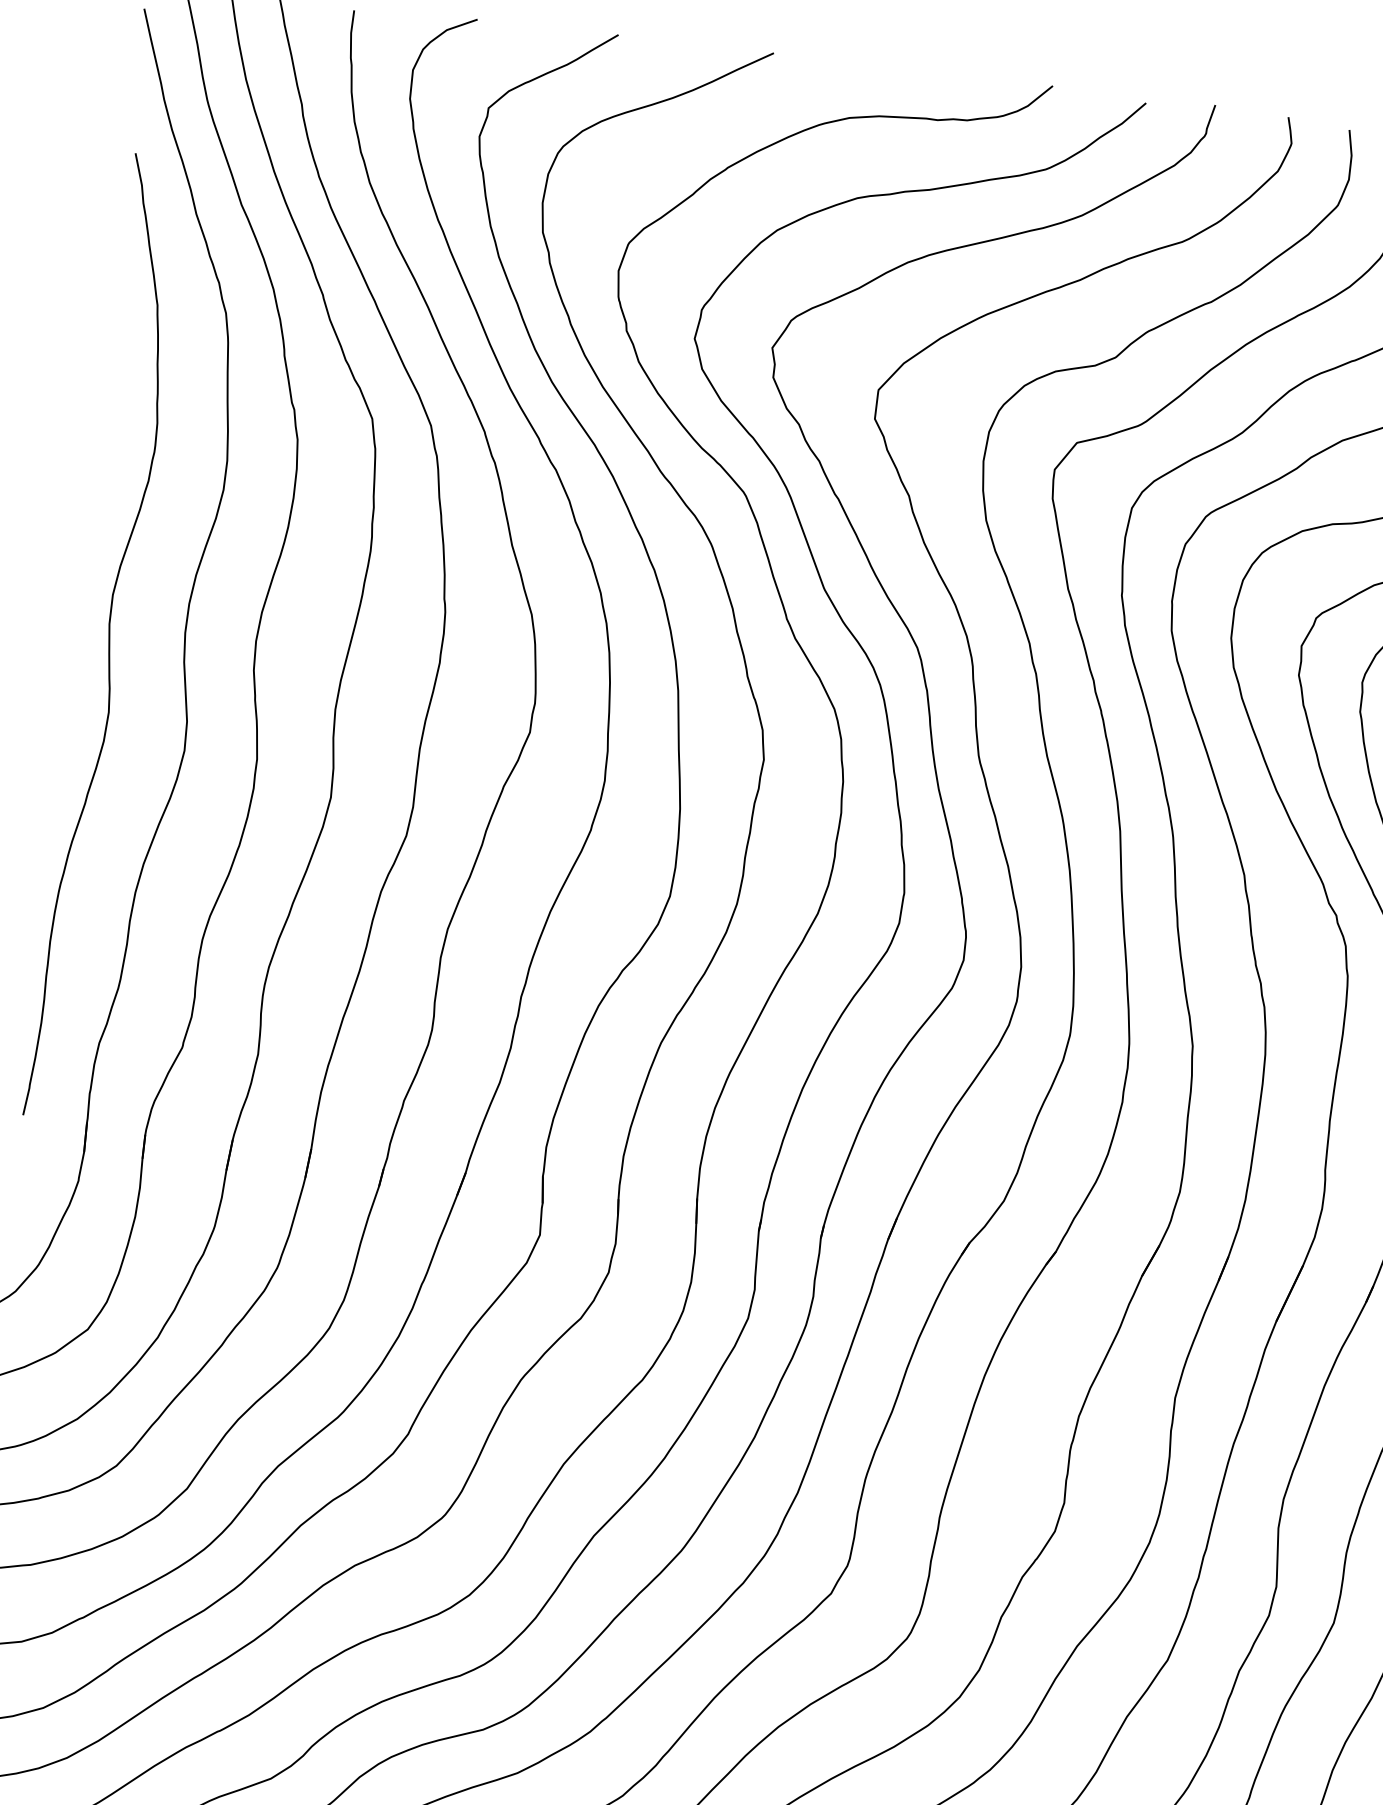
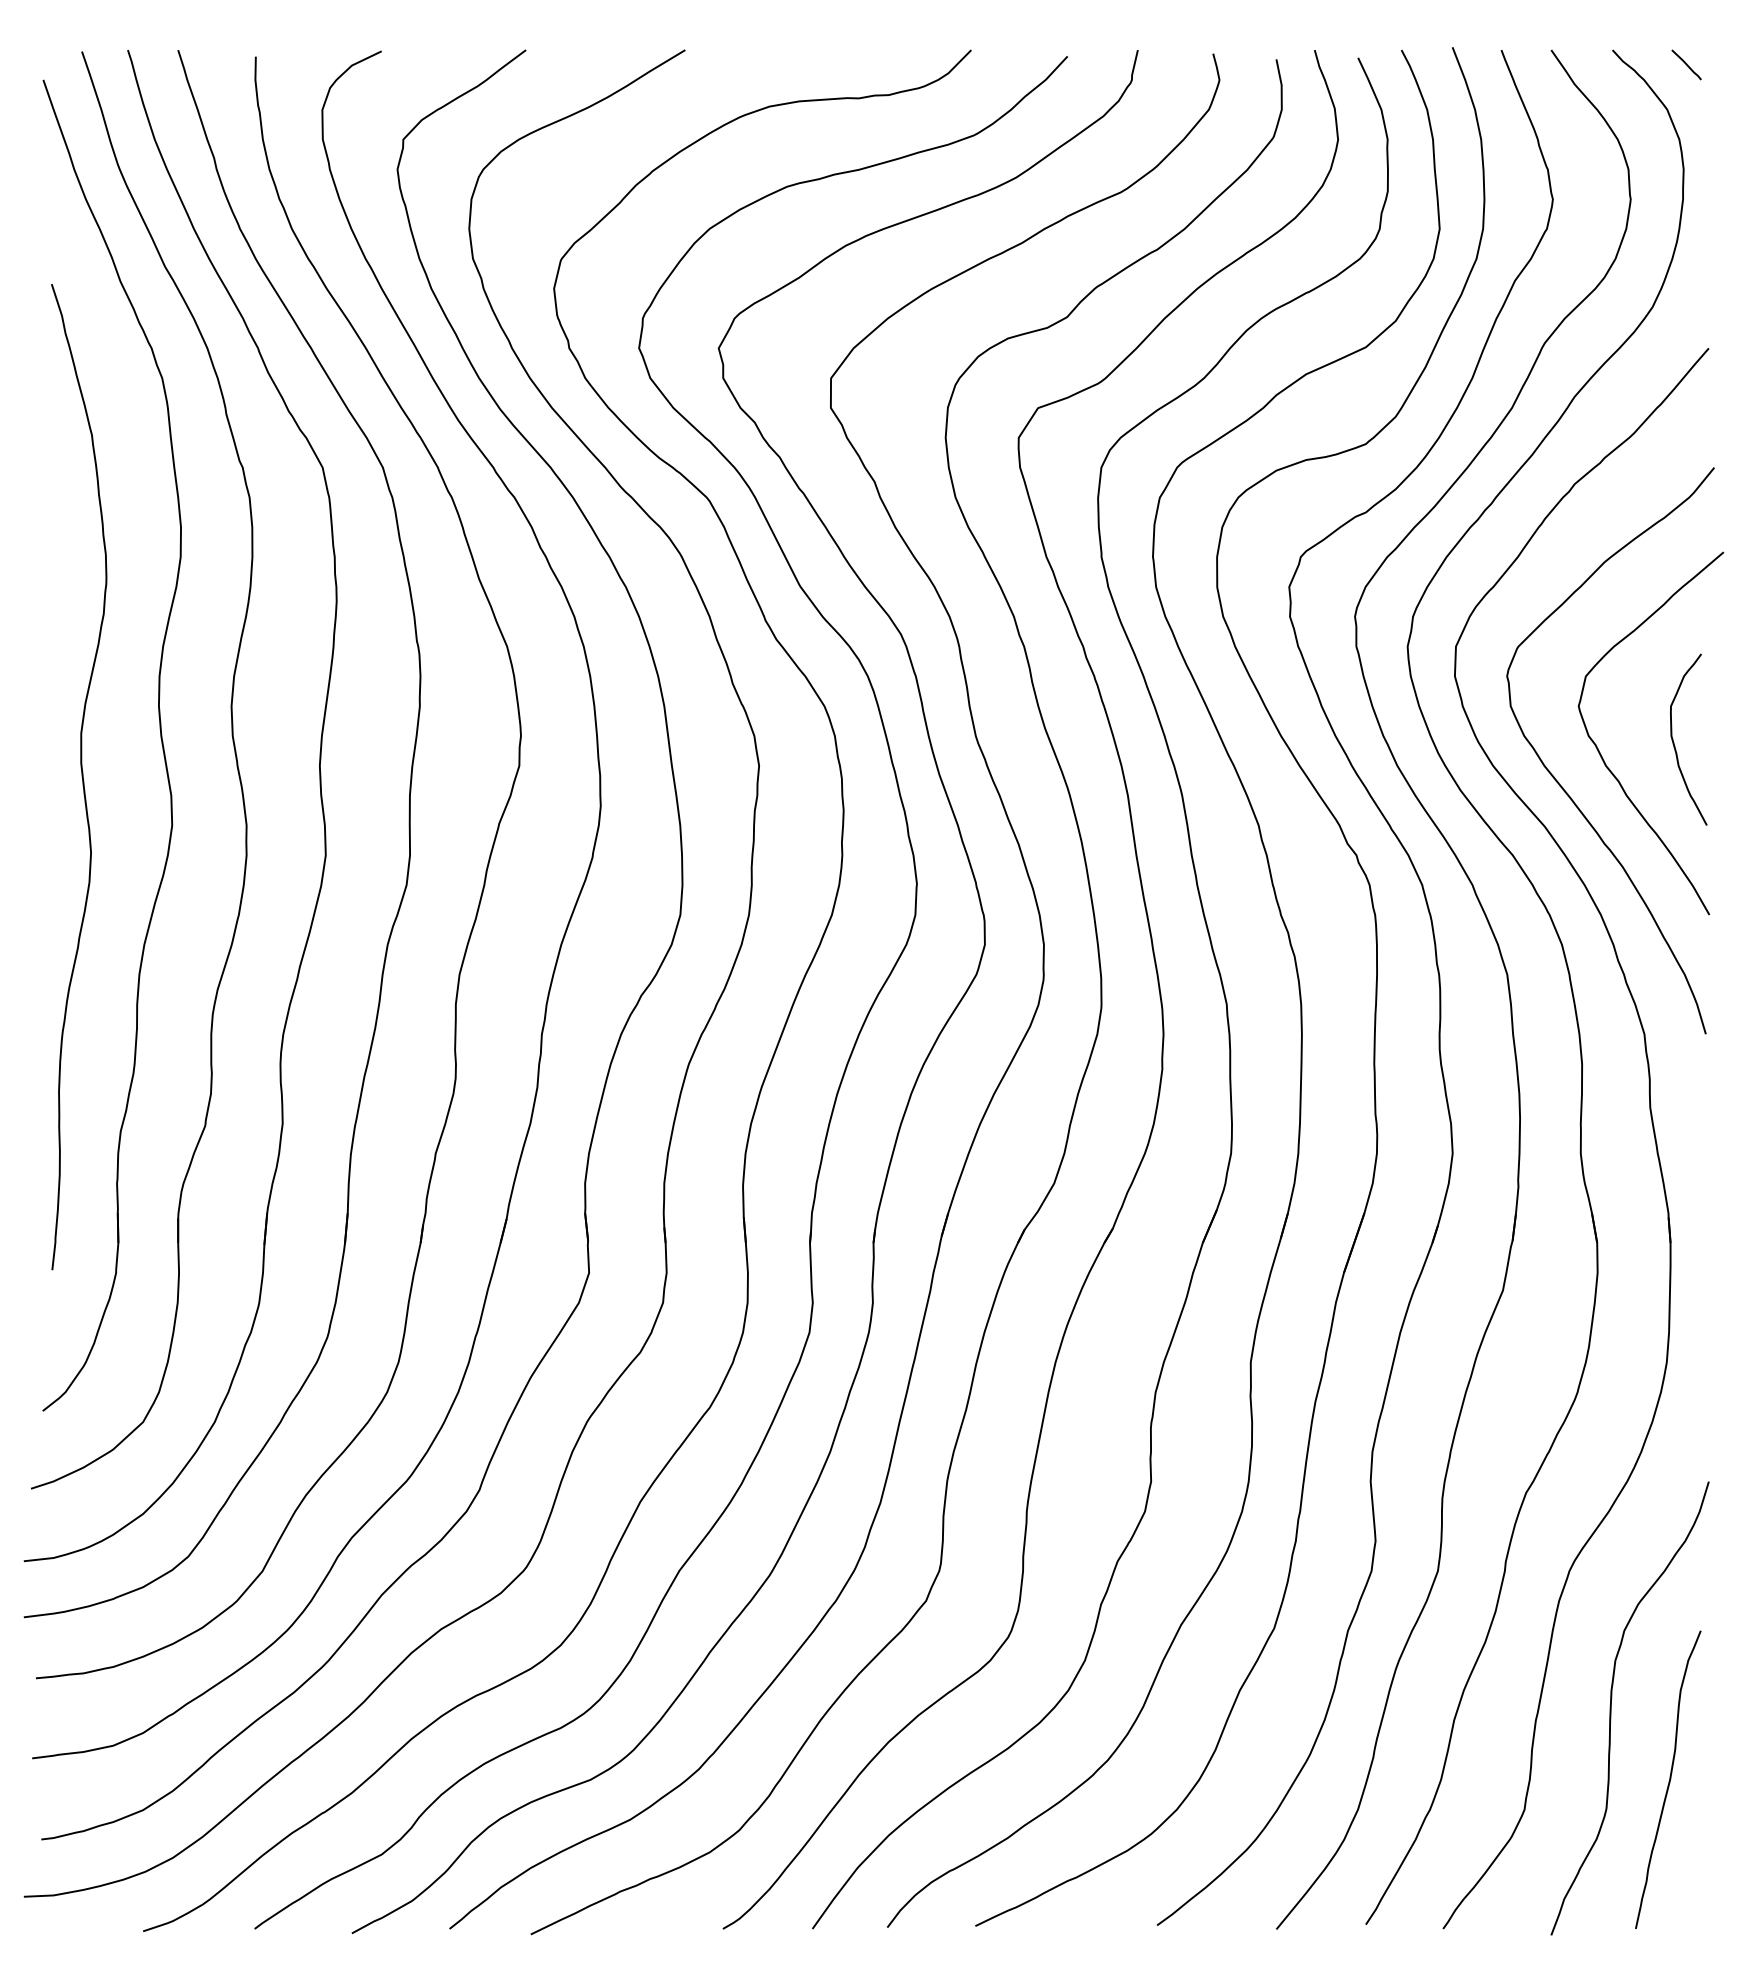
curve: (108, 637) -> (81, 777), moved

